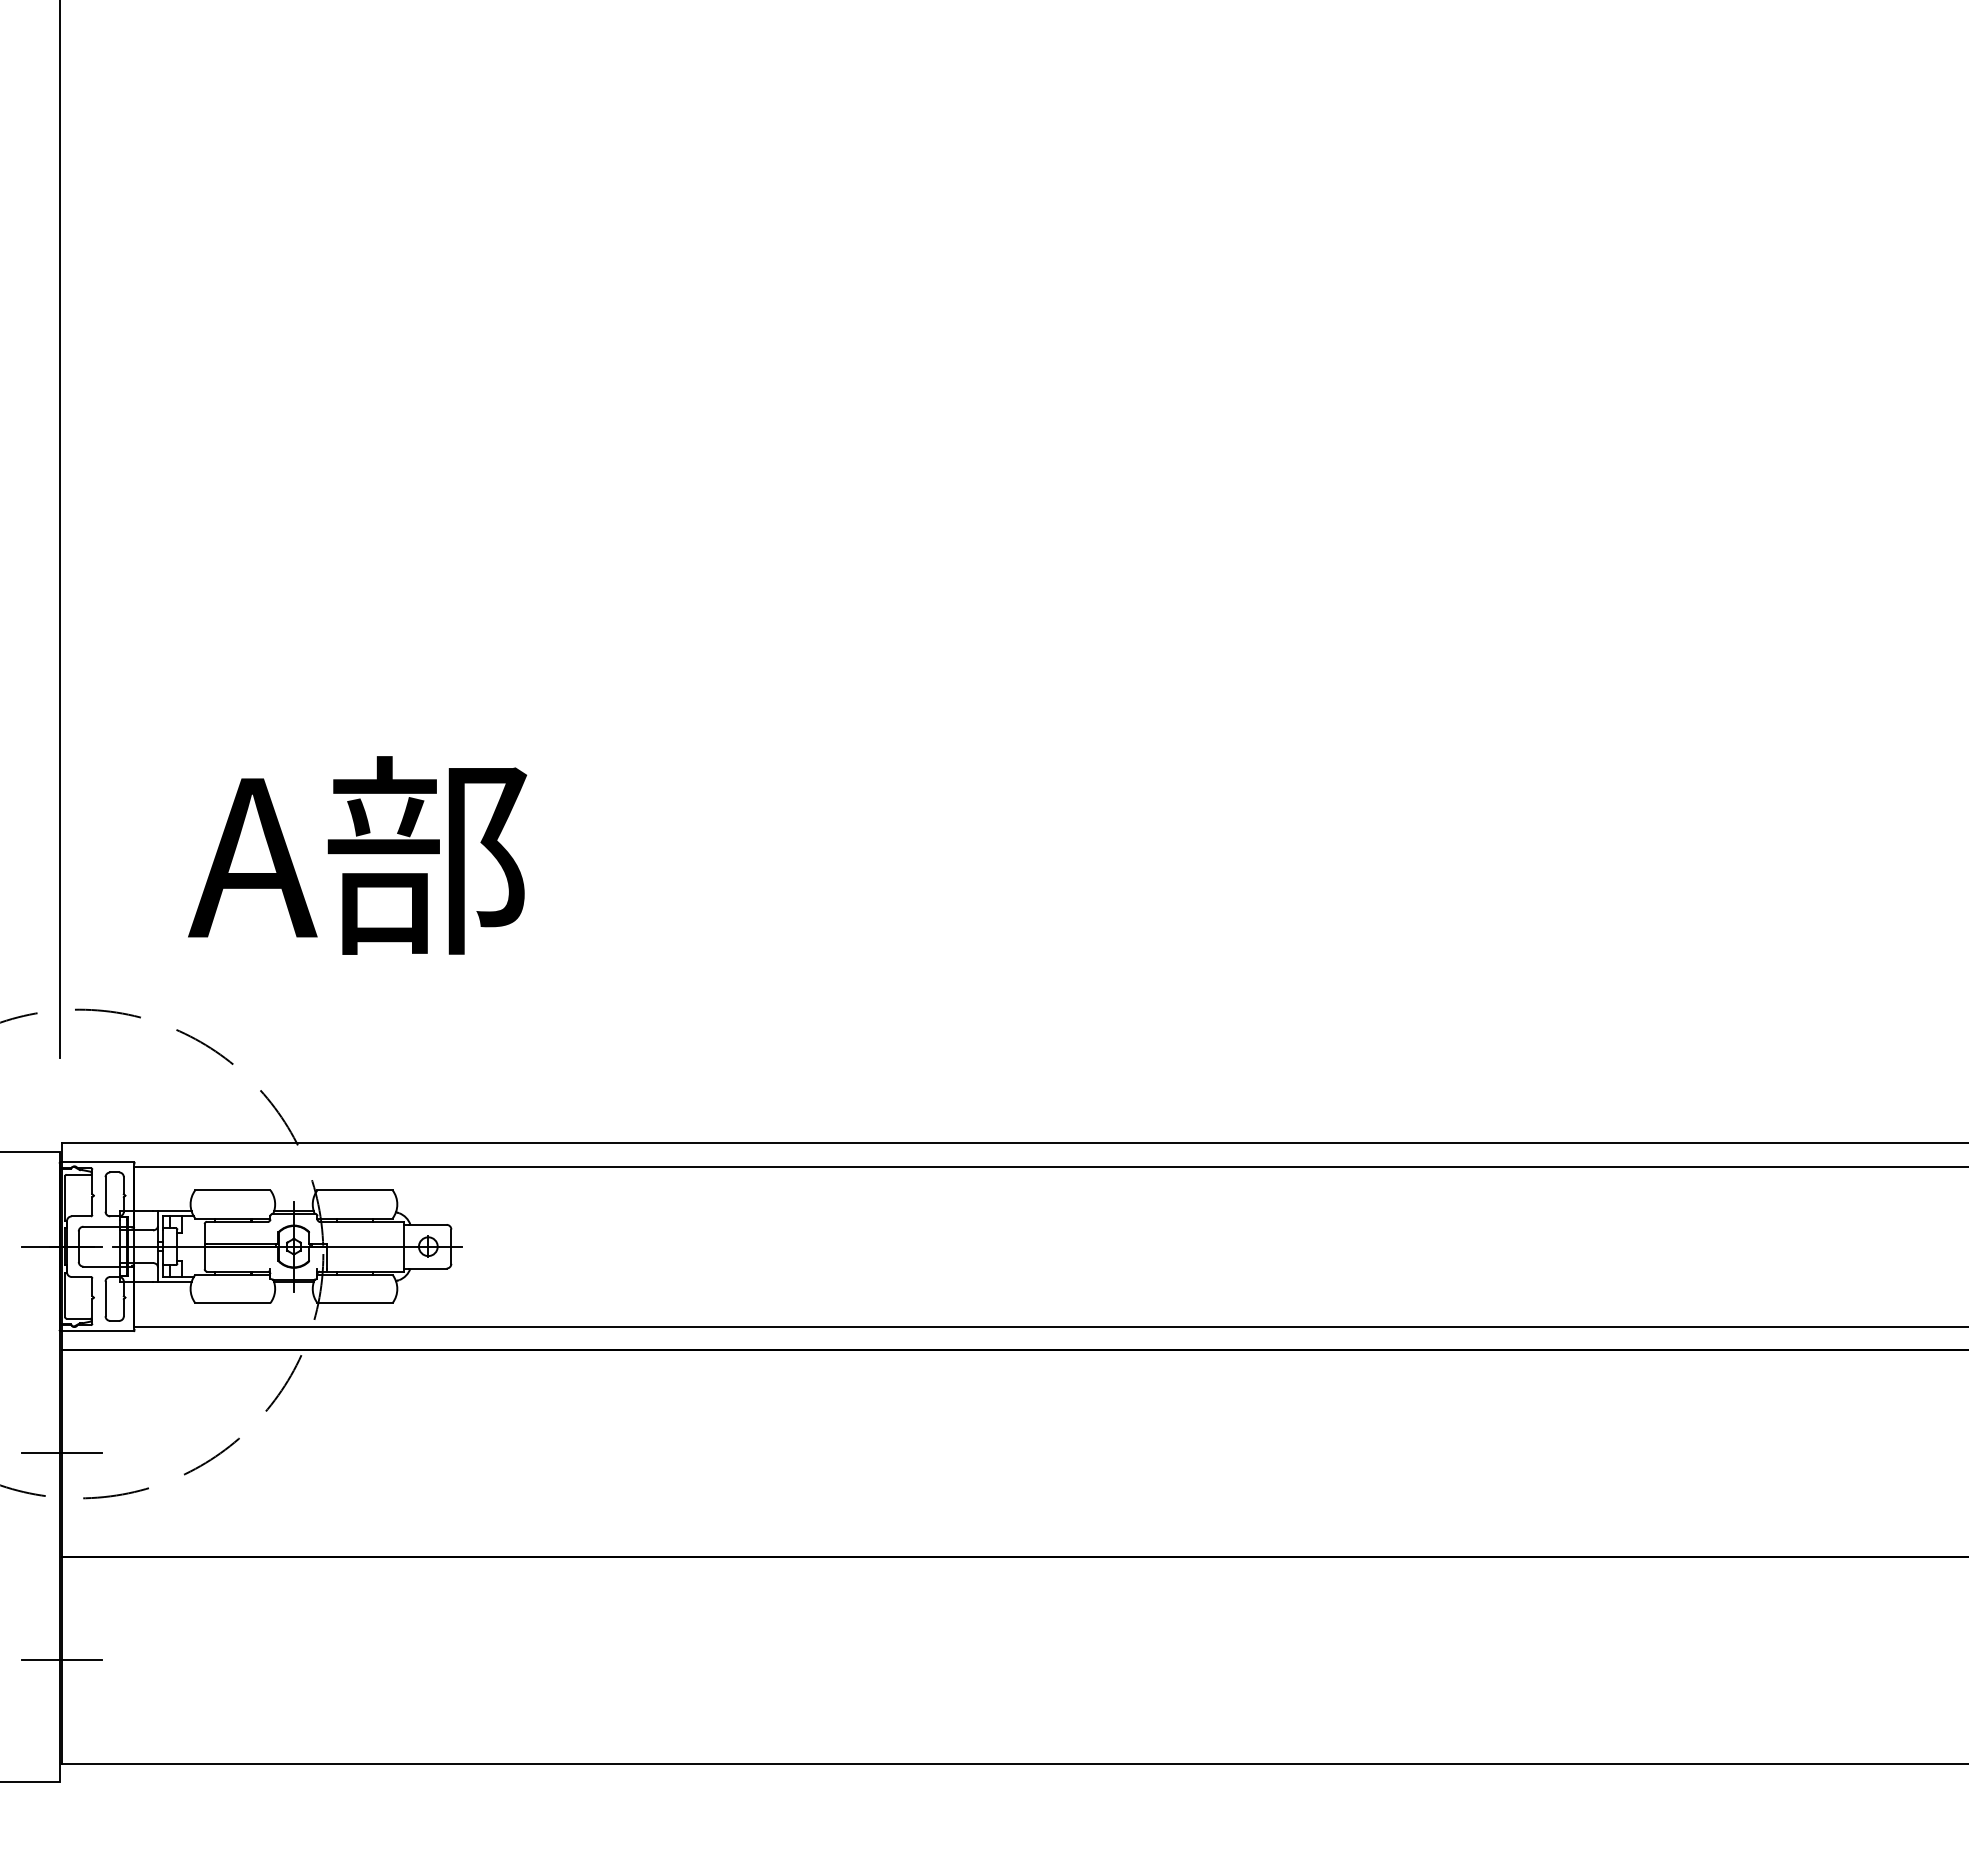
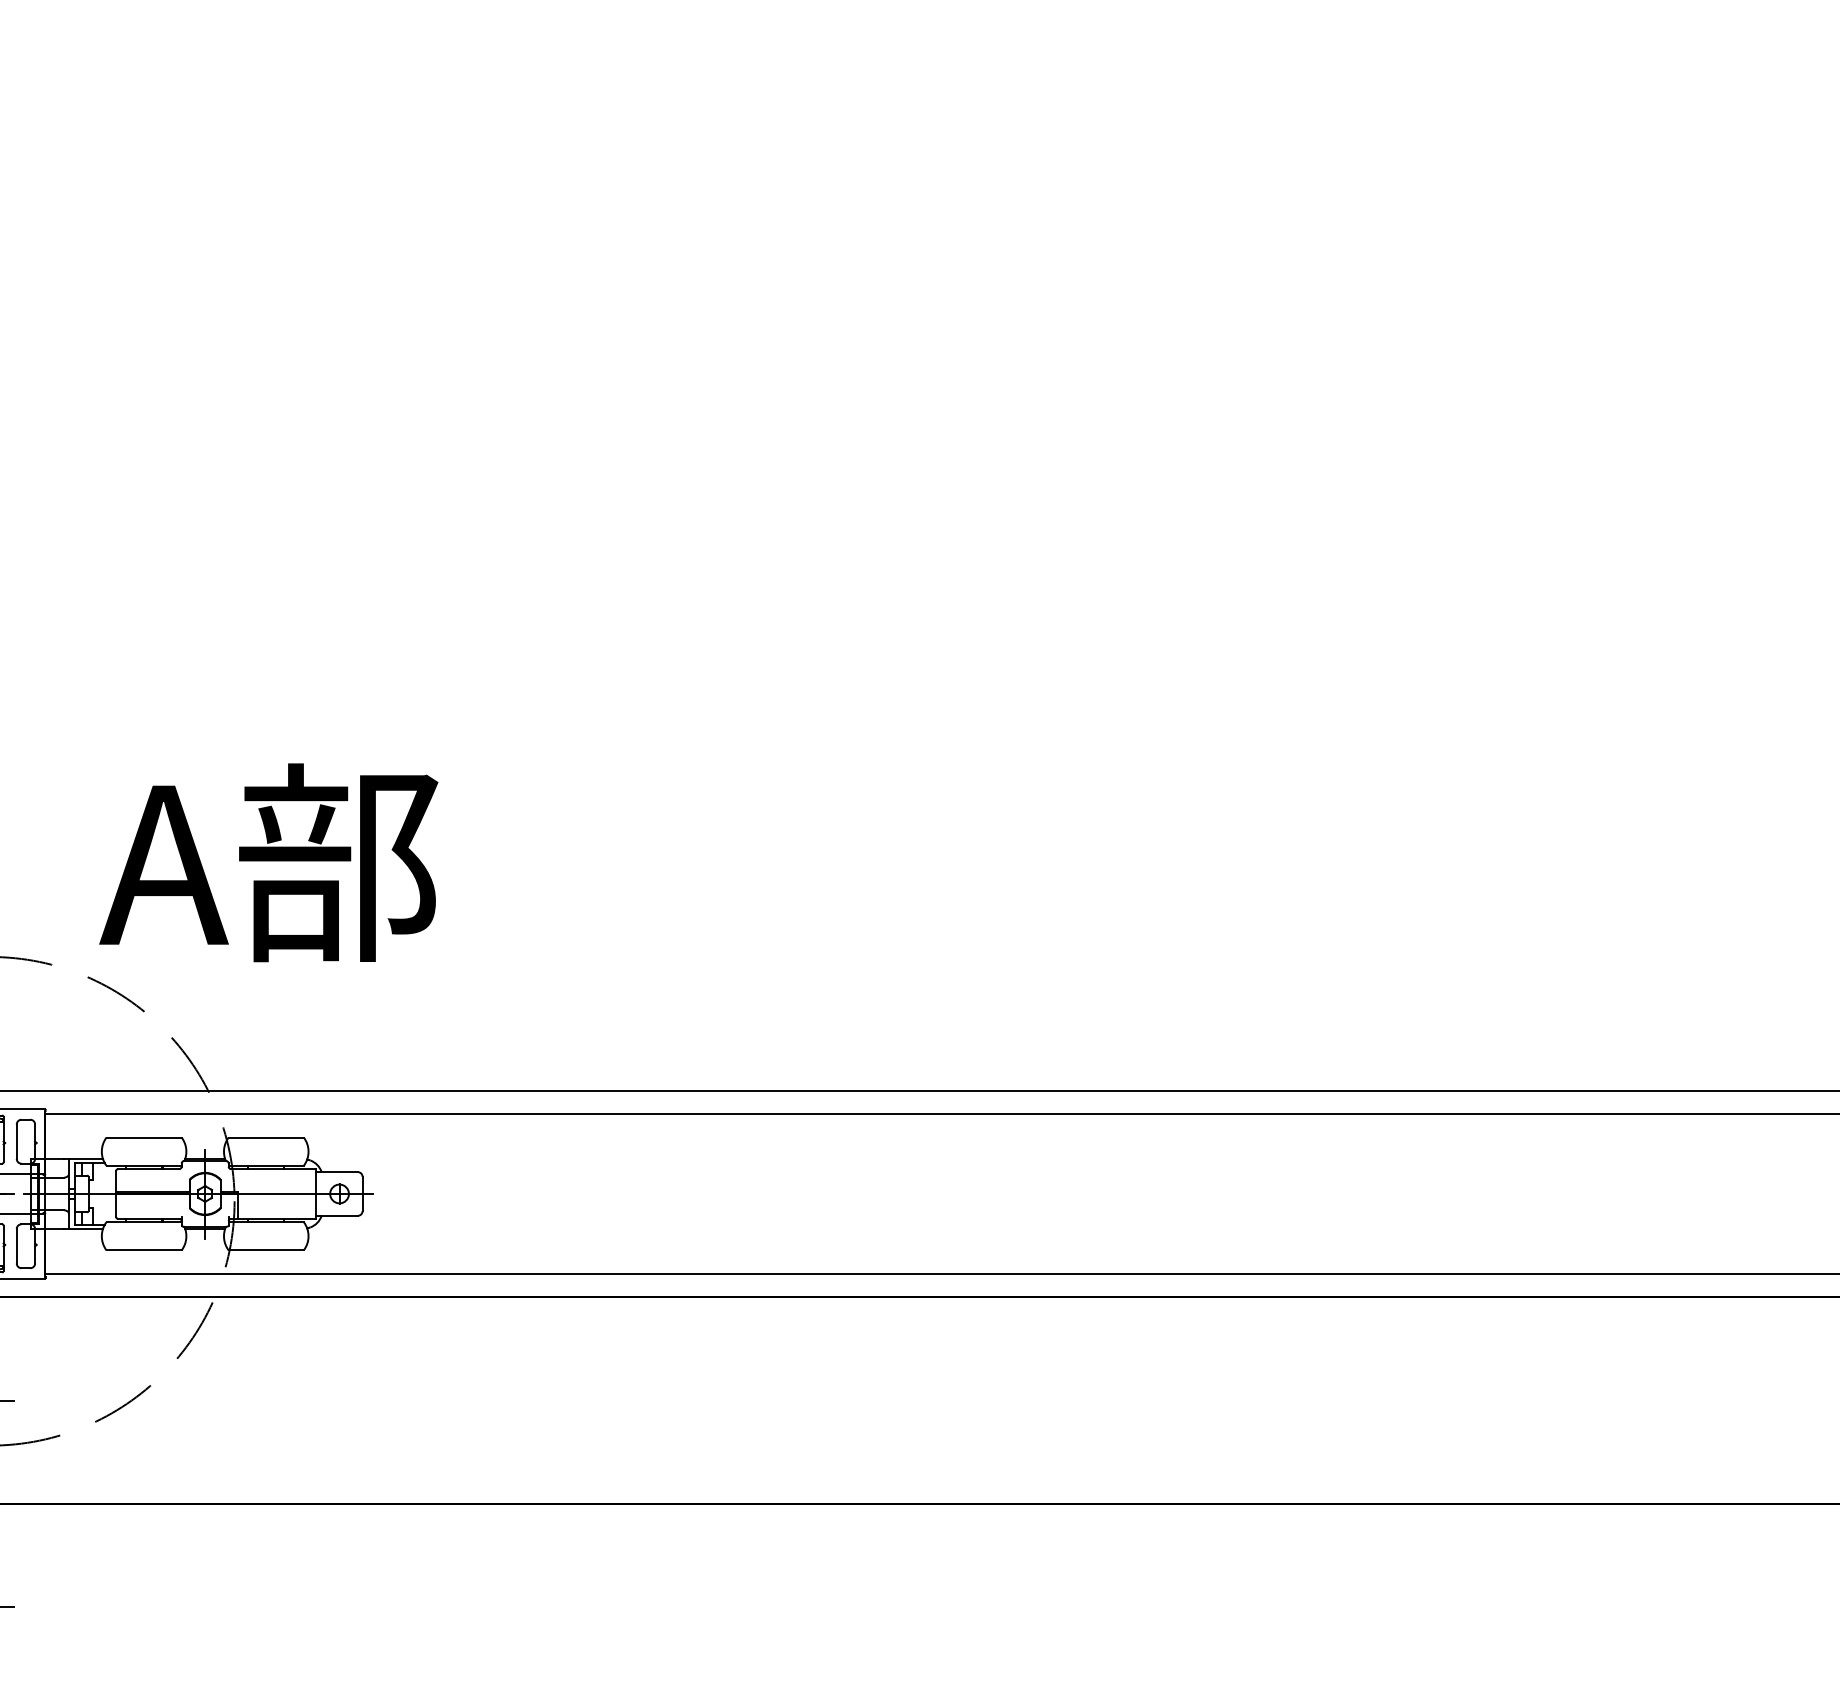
text: (357, 855) -> (268, 862), moved

